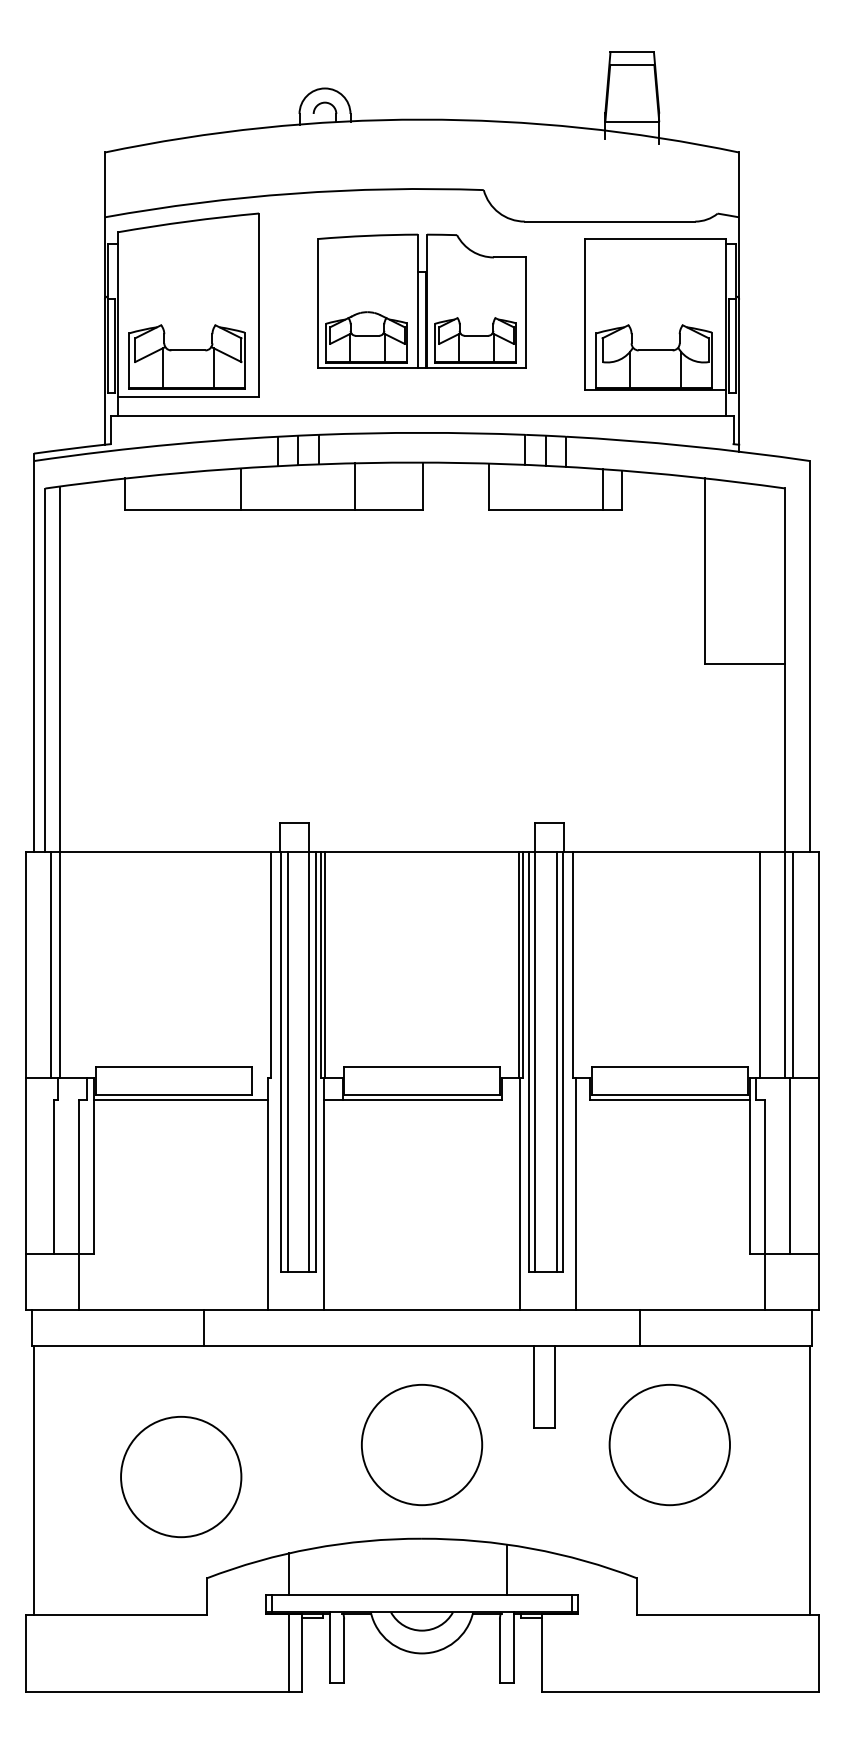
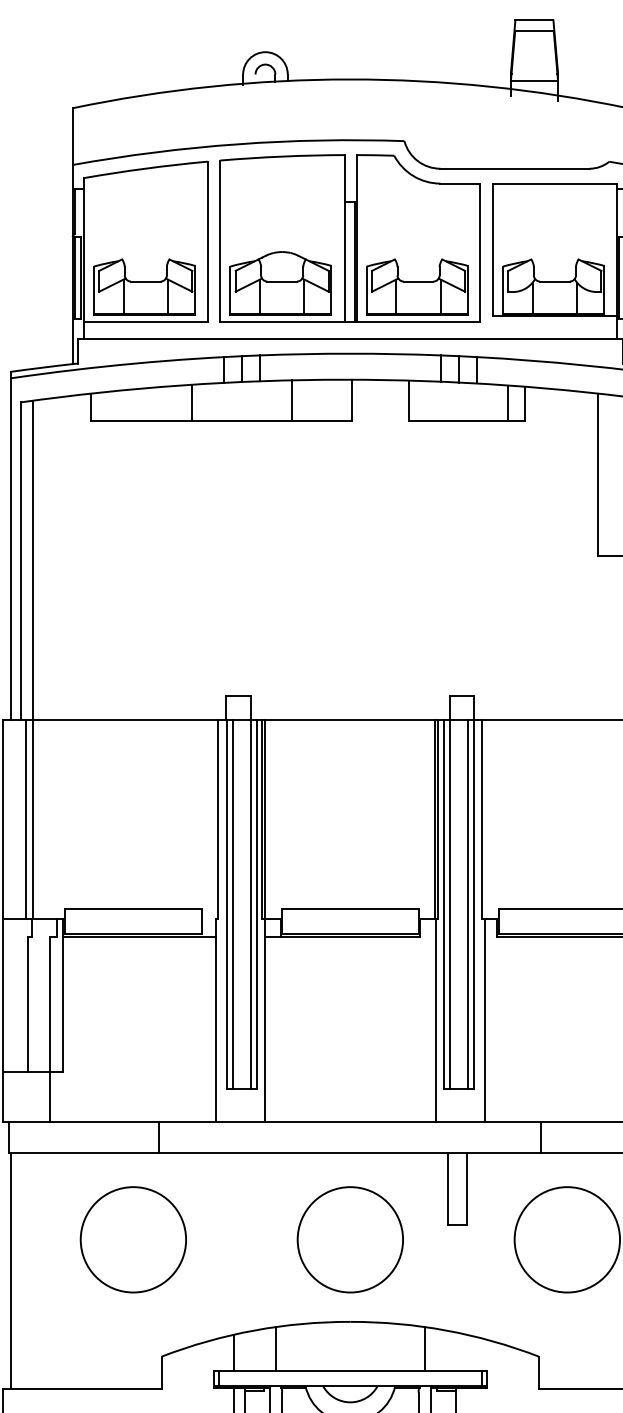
part: (421, 301) -> (349, 238), size x1.43
circle: (181, 1477) -> (133, 1240), moved
line: (337, 1569) -> (276, 1348), added

